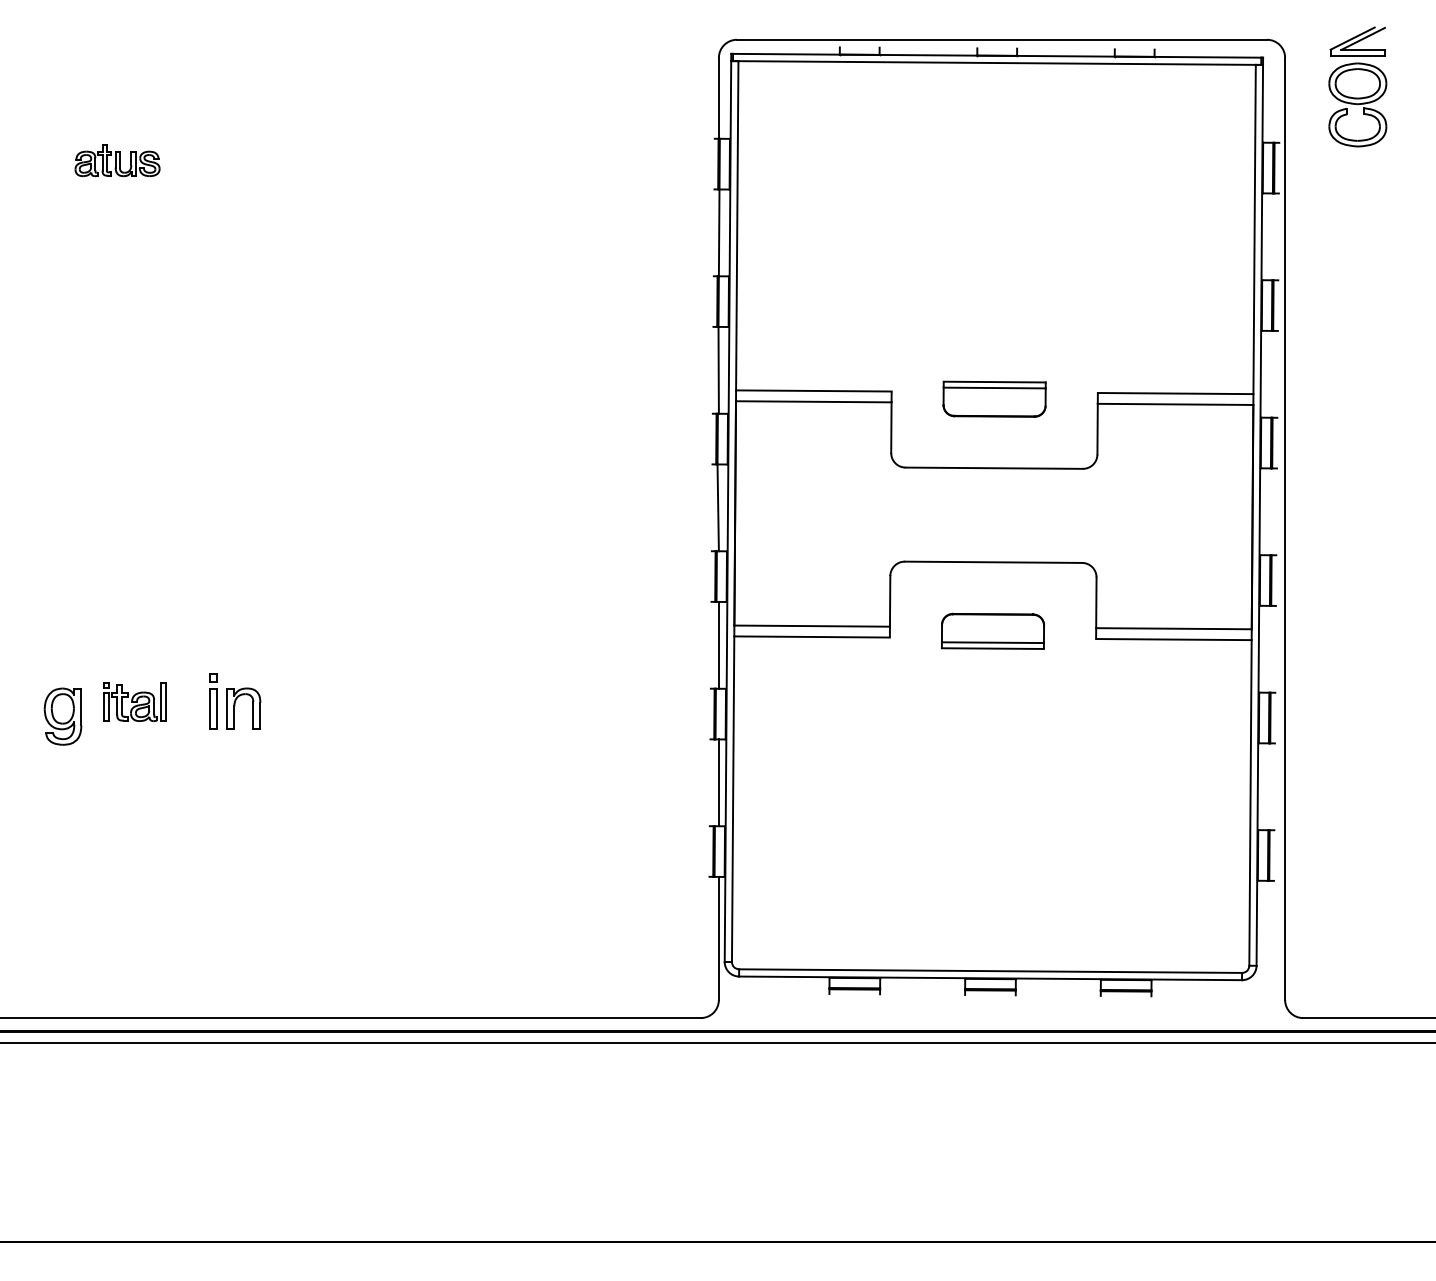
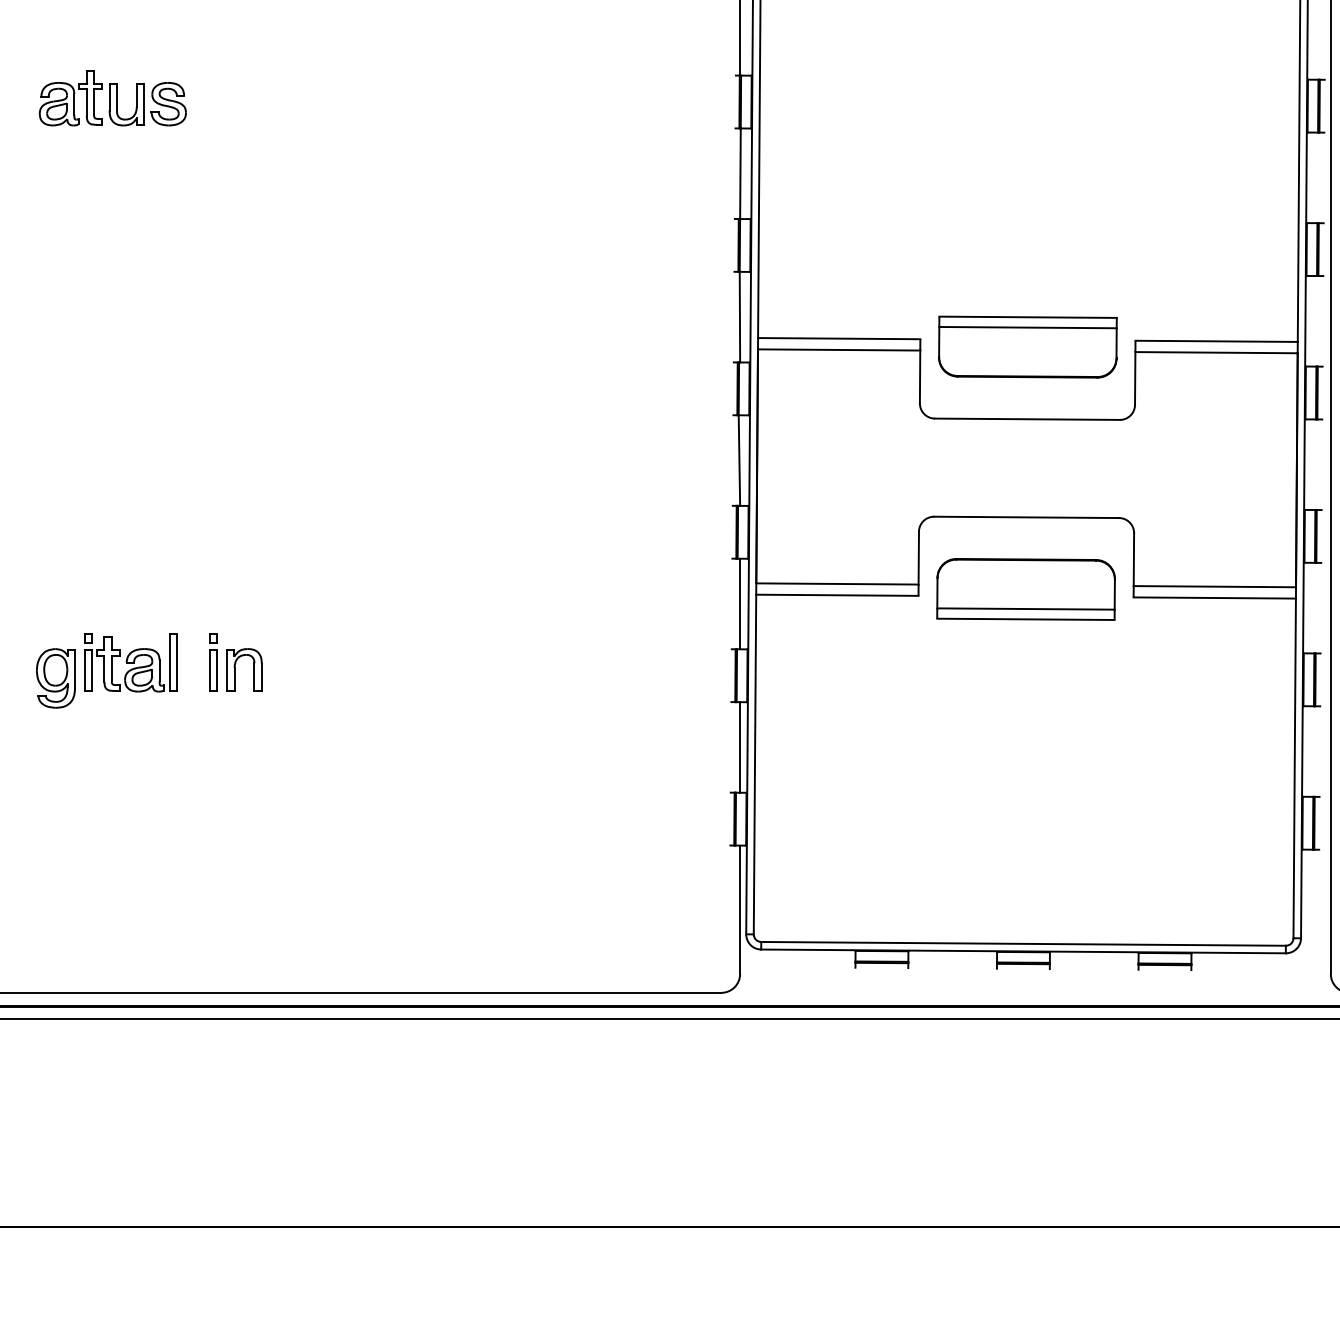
part: (117, 160) -> (112, 98), size x1.67
part: (994, 399) -> (1027, 347), size x1.67
part: (992, 631) -> (1025, 589), size x1.67
part: (134, 701) -> (130, 662), size x1.43

